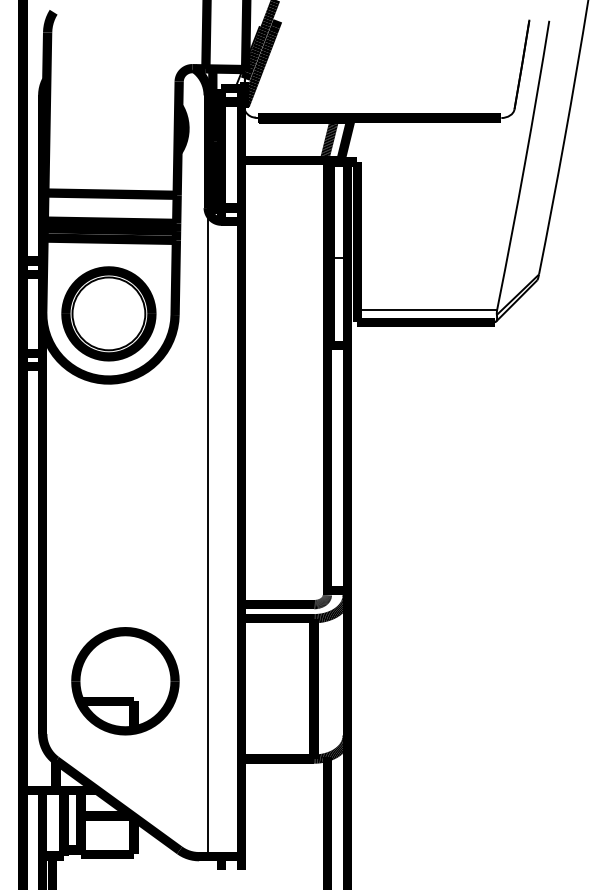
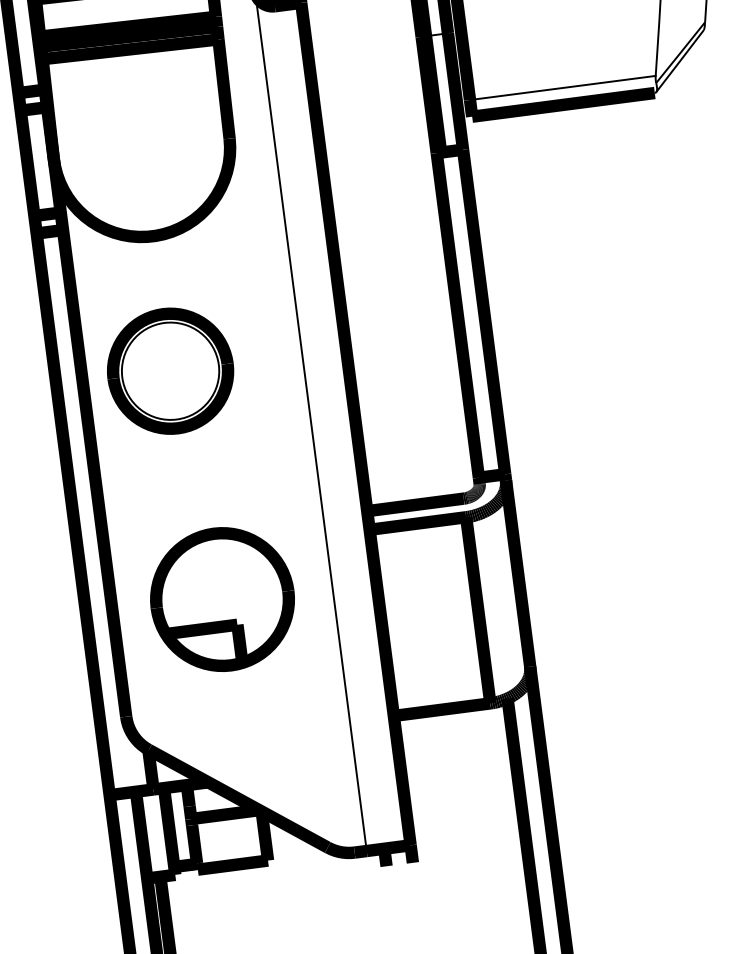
part: (108, 313) -> (169, 370), moved
part: (125, 681) -> (222, 599), moved

